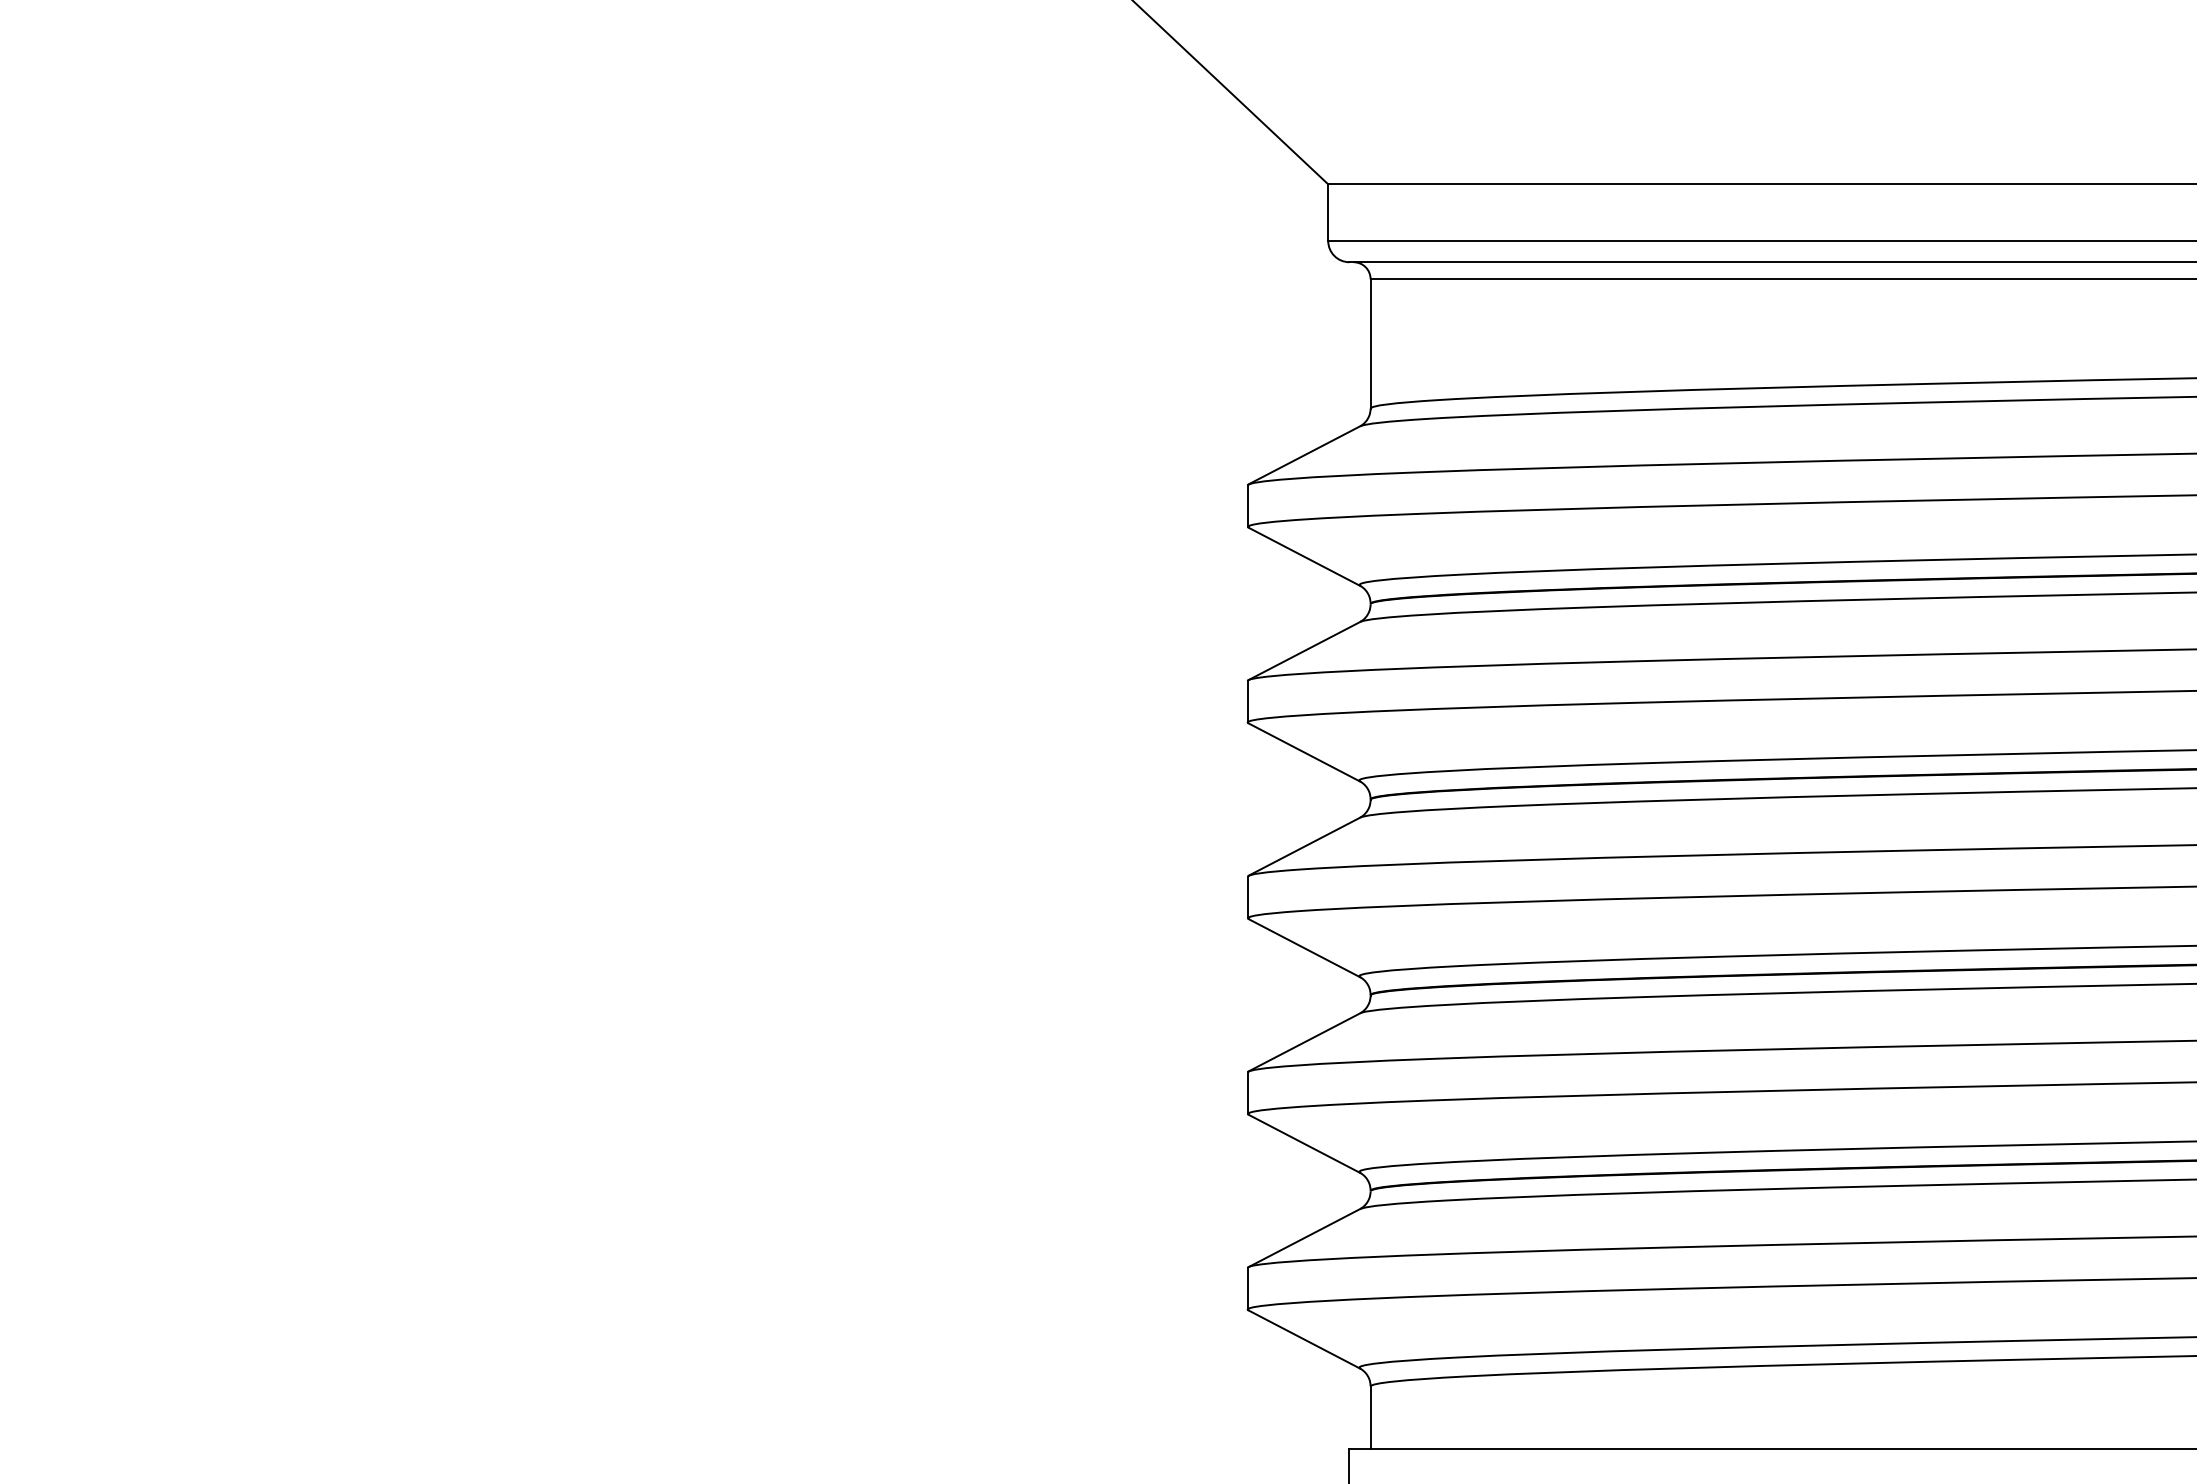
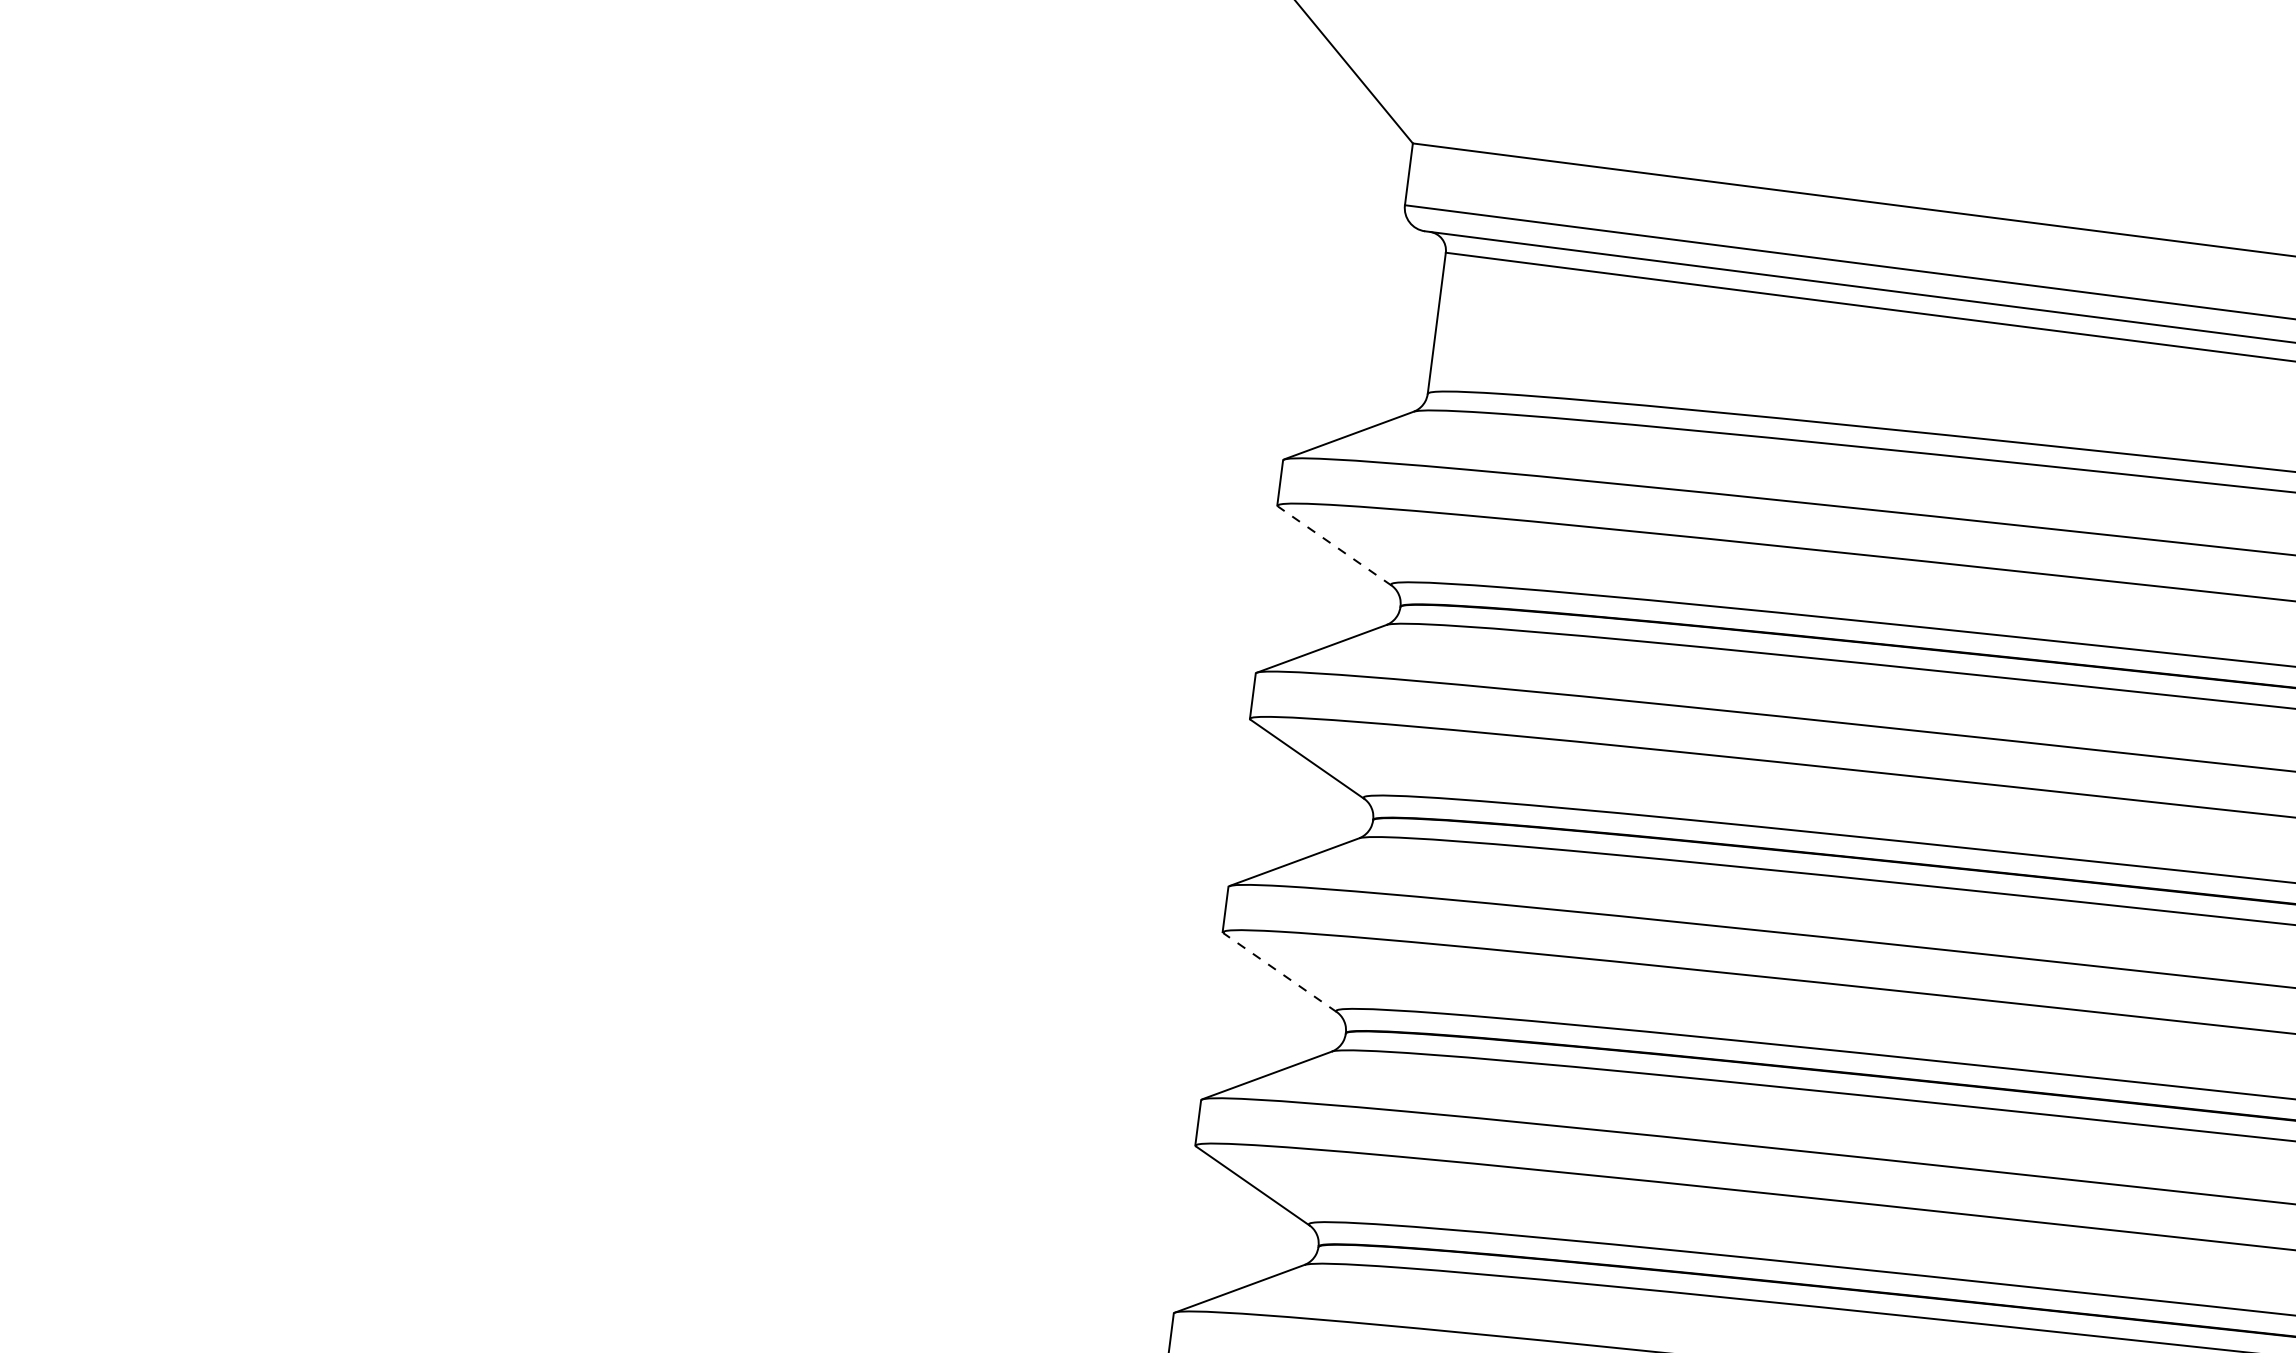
line: (1304, 556) -> (1335, 545), solid -> dashed
line: (1304, 948) -> (1280, 973), solid -> dashed

